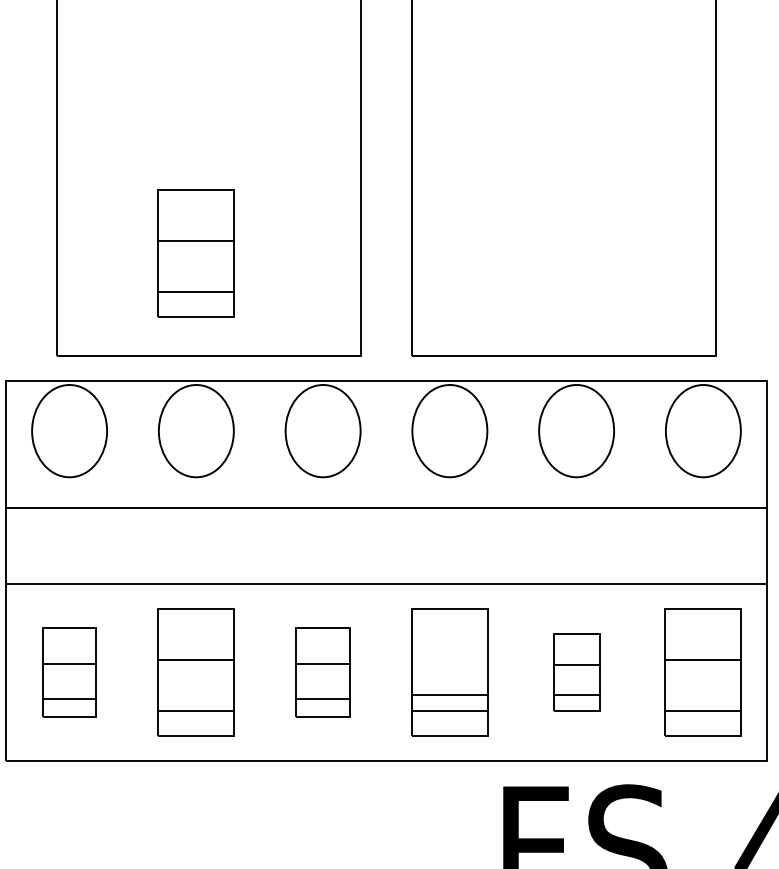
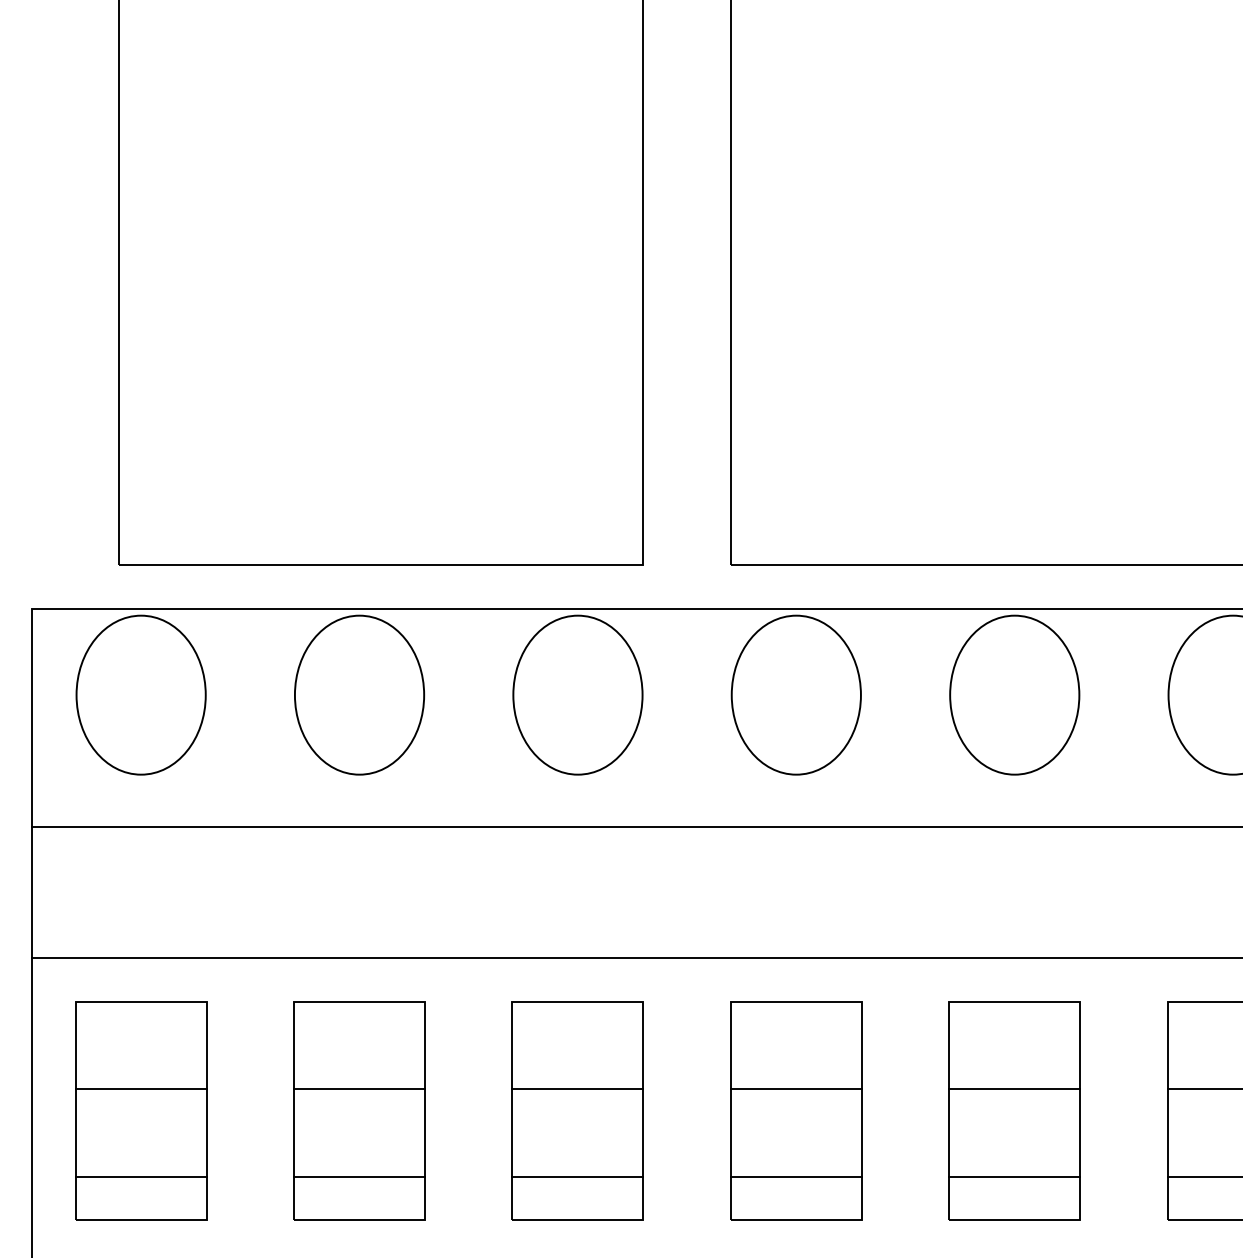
part: (195, 253) -> (358, 389), removed
part: (69, 672) -> (140, 1111), size x1.43
part: (322, 672) -> (576, 1111), size x1.43
part: (576, 672) -> (1014, 1111), size x1.67
line: (449, 694) -> (795, 1088), moved

